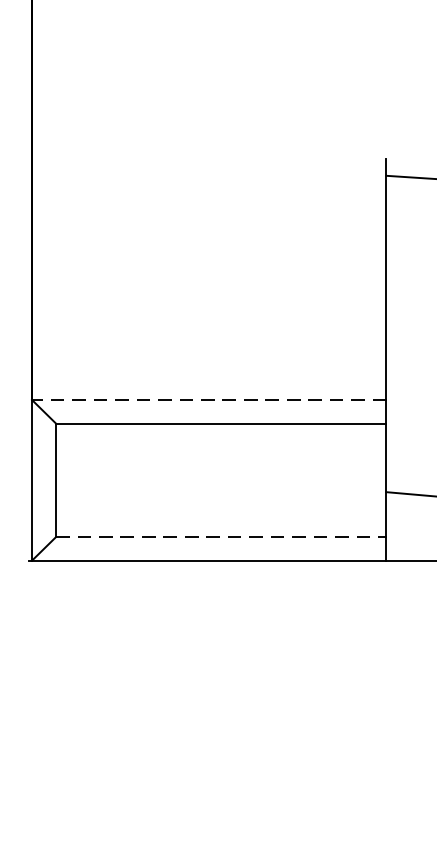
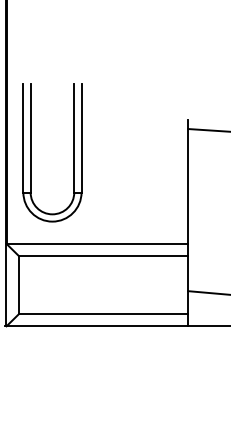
part: (80, 221) -> (31, 152), added
line: (209, 399) -> (97, 243), dashed -> solid
line: (221, 537) -> (103, 314), dashed -> solid

